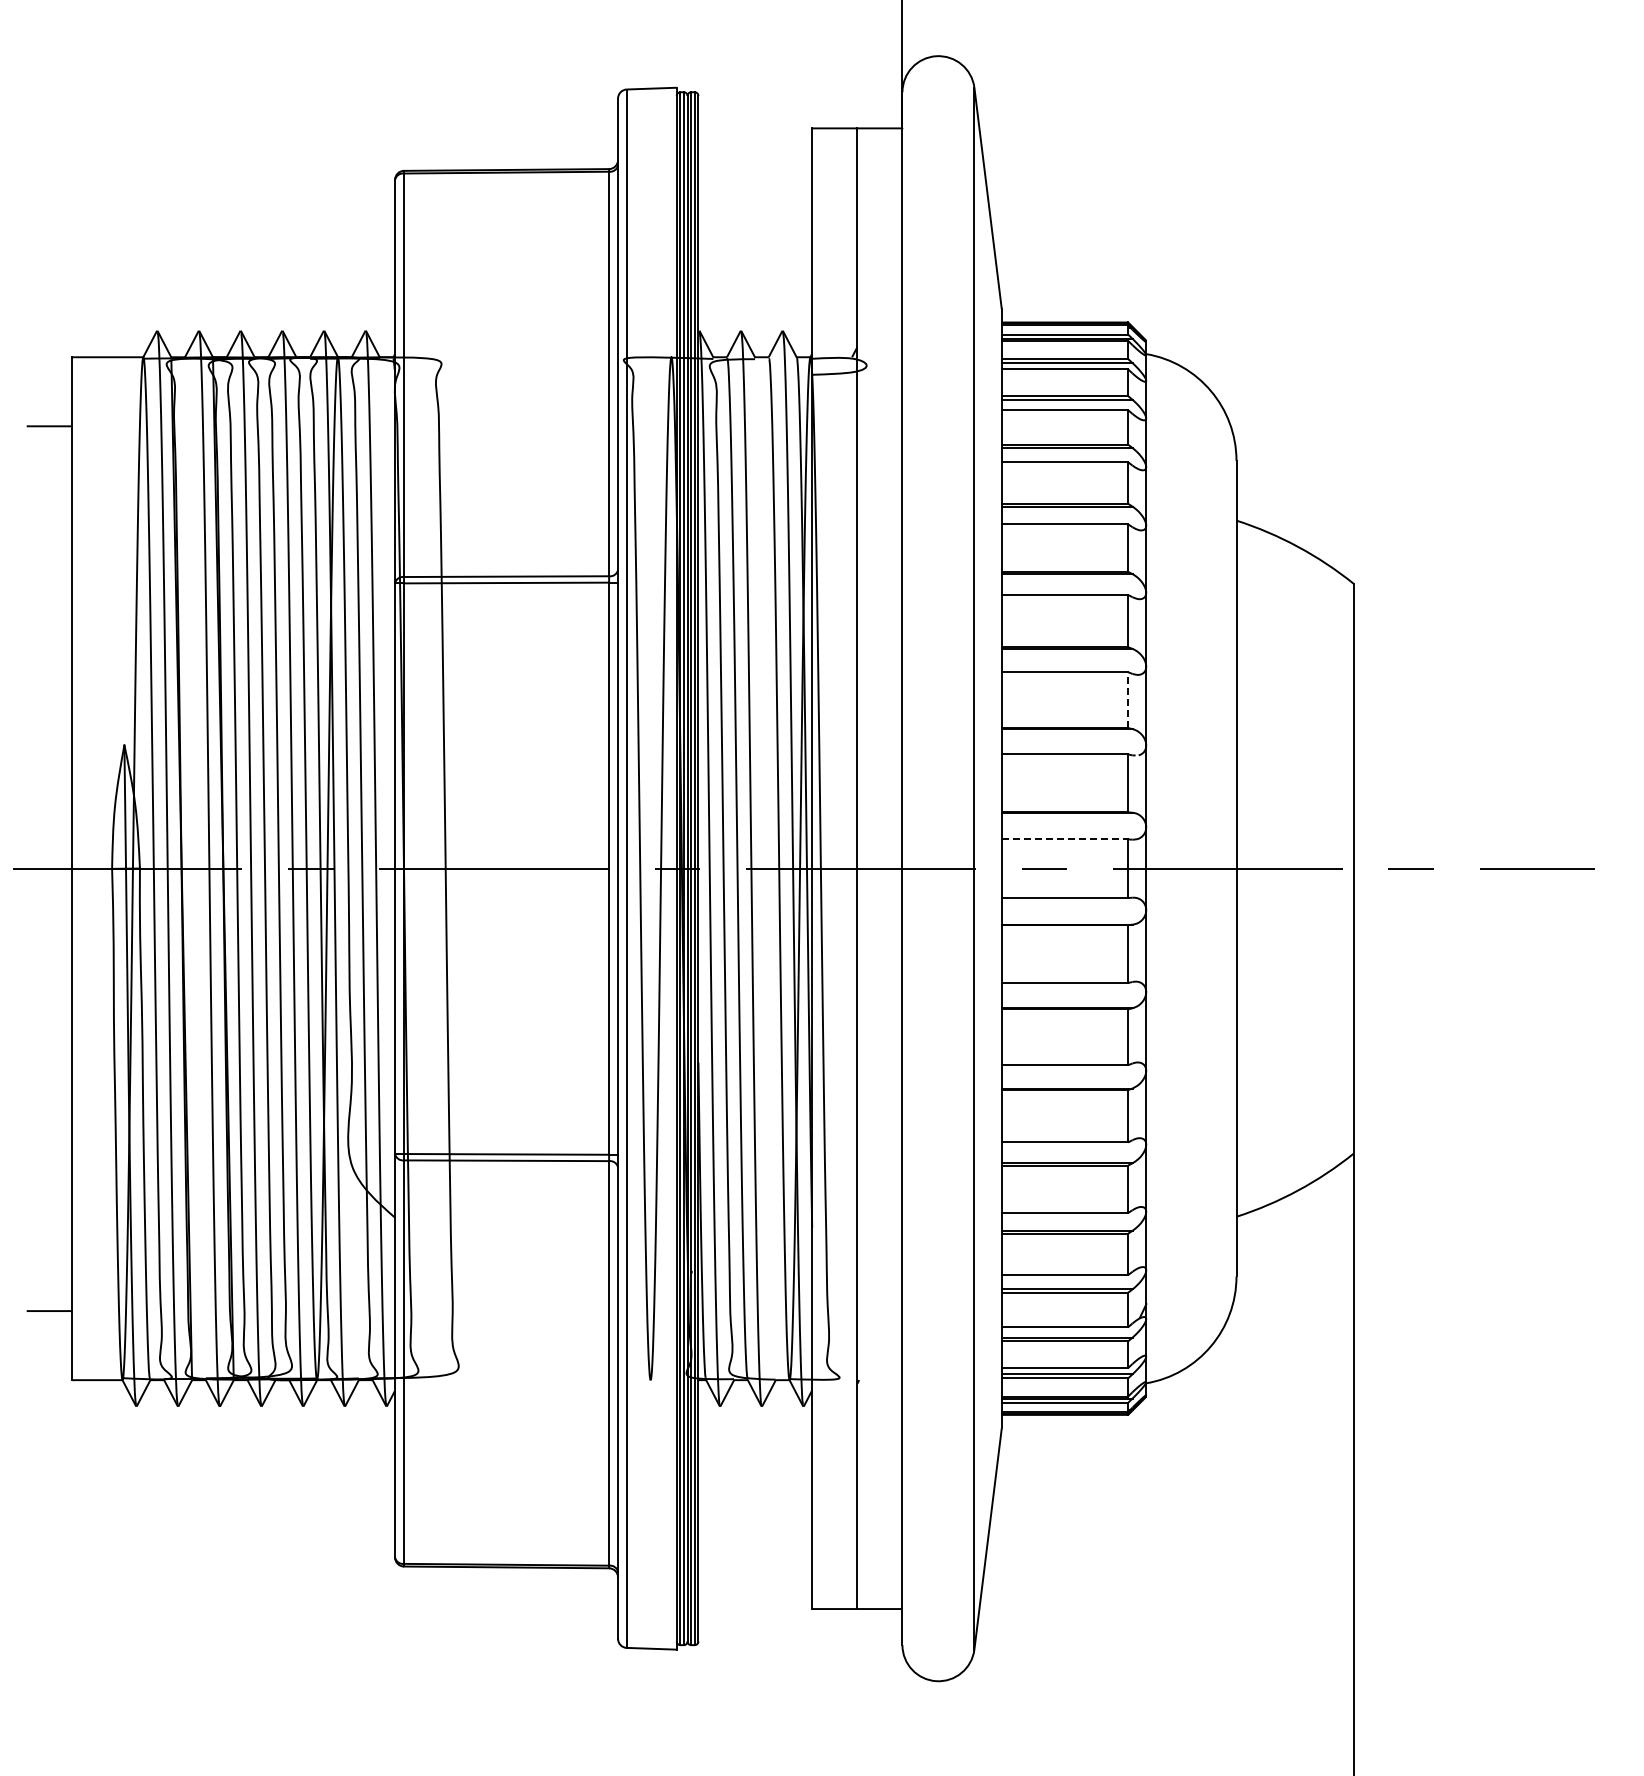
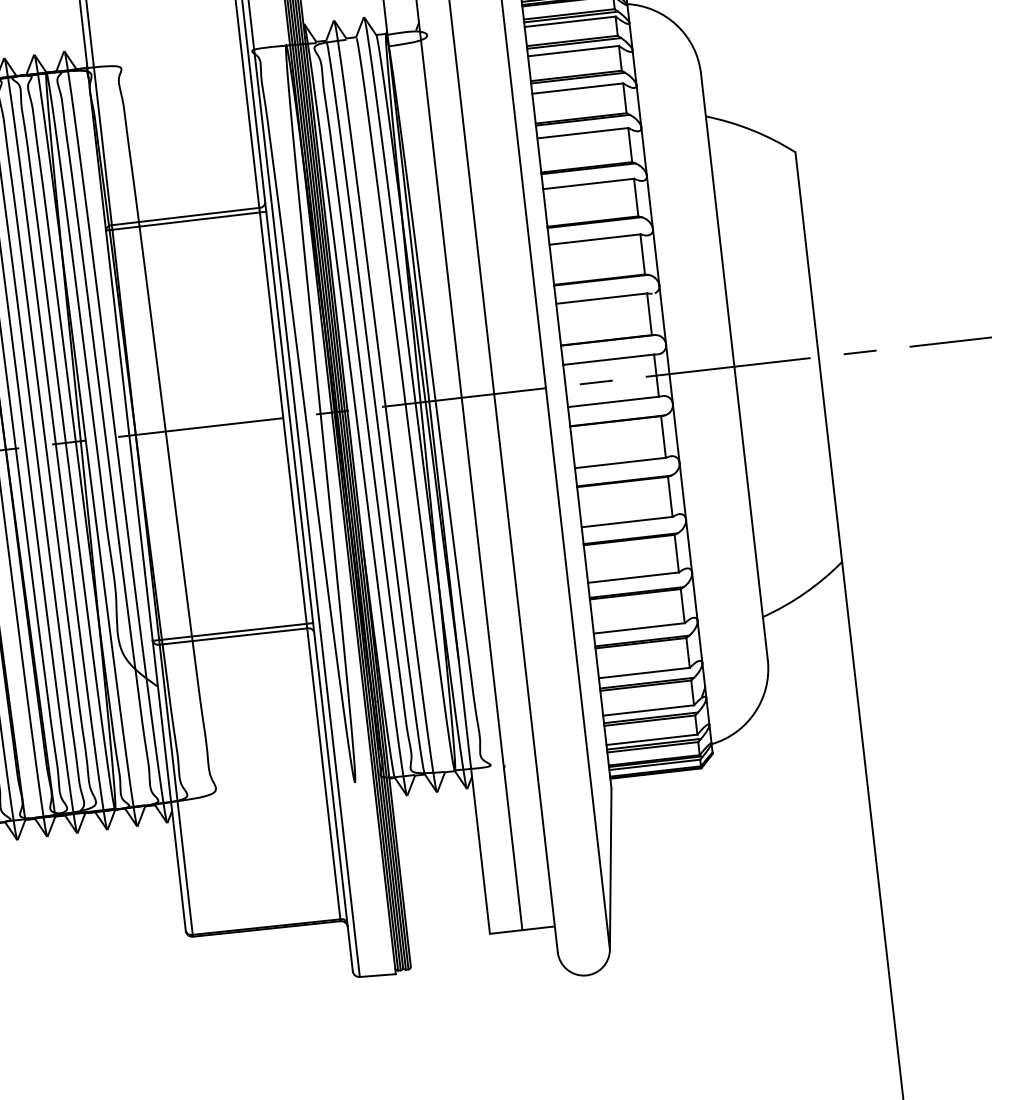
line: (1128, 700) -> (642, 254), dashed -> solid
line: (1065, 839) -> (609, 359), dashed -> solid

